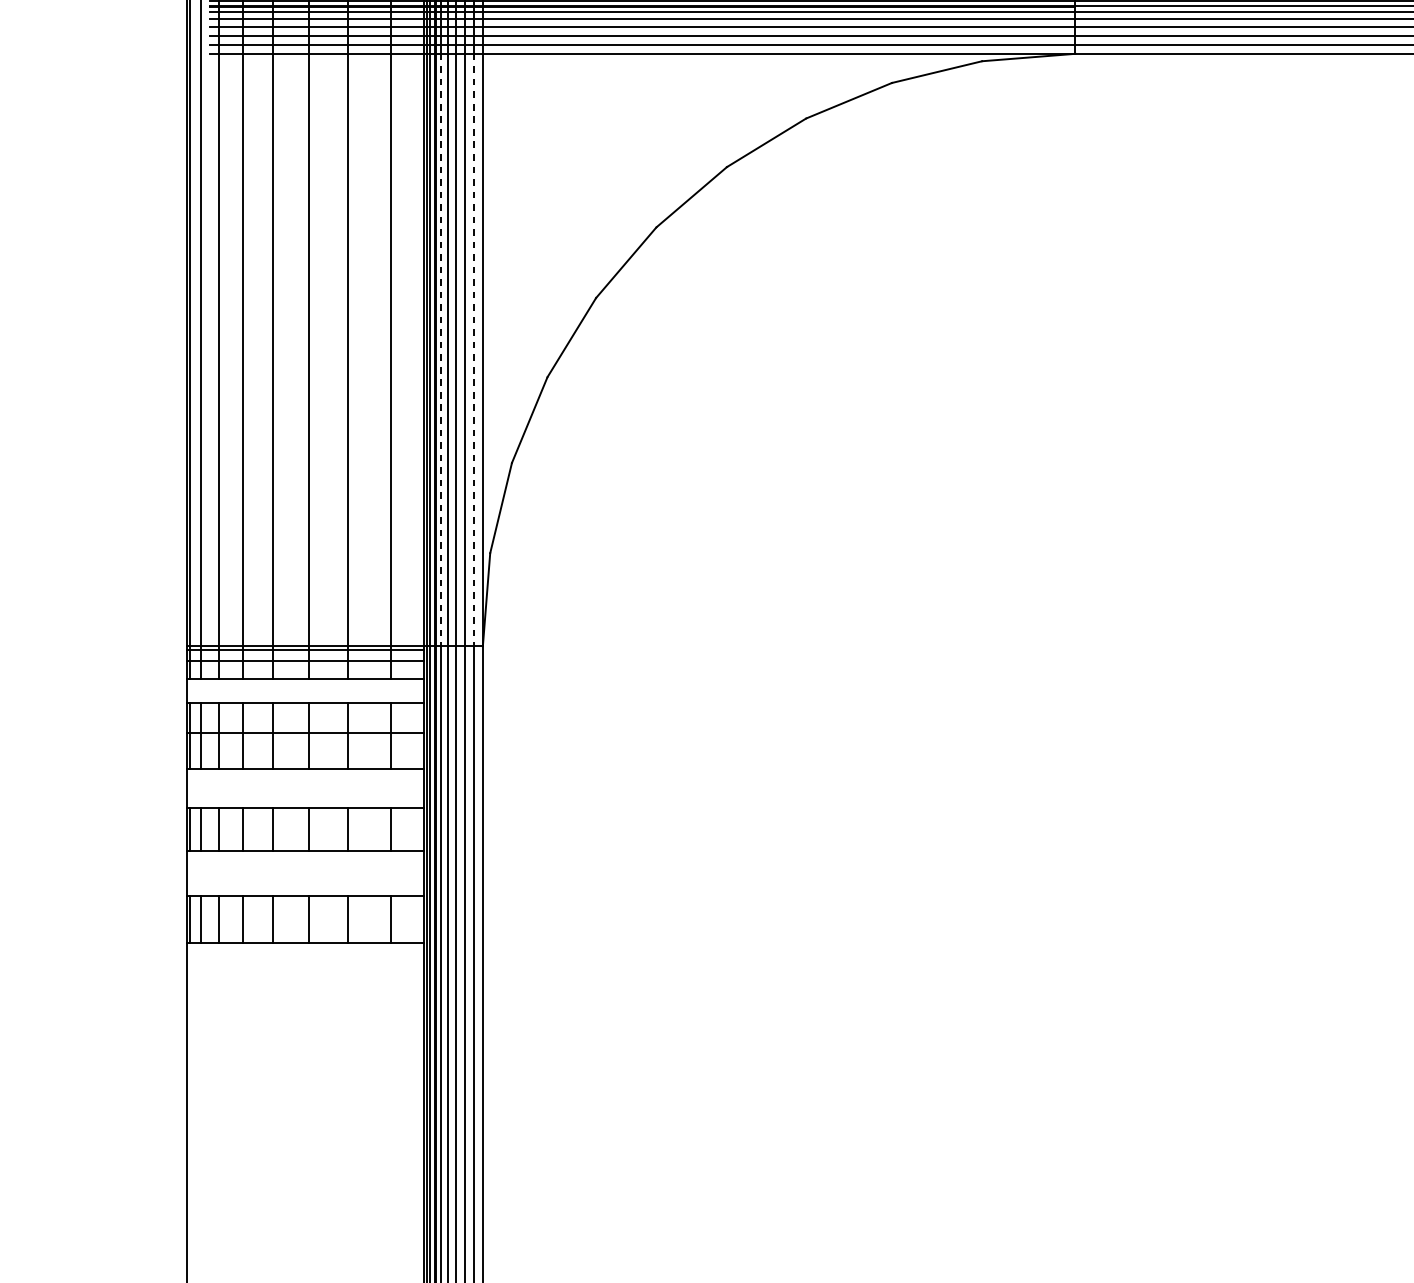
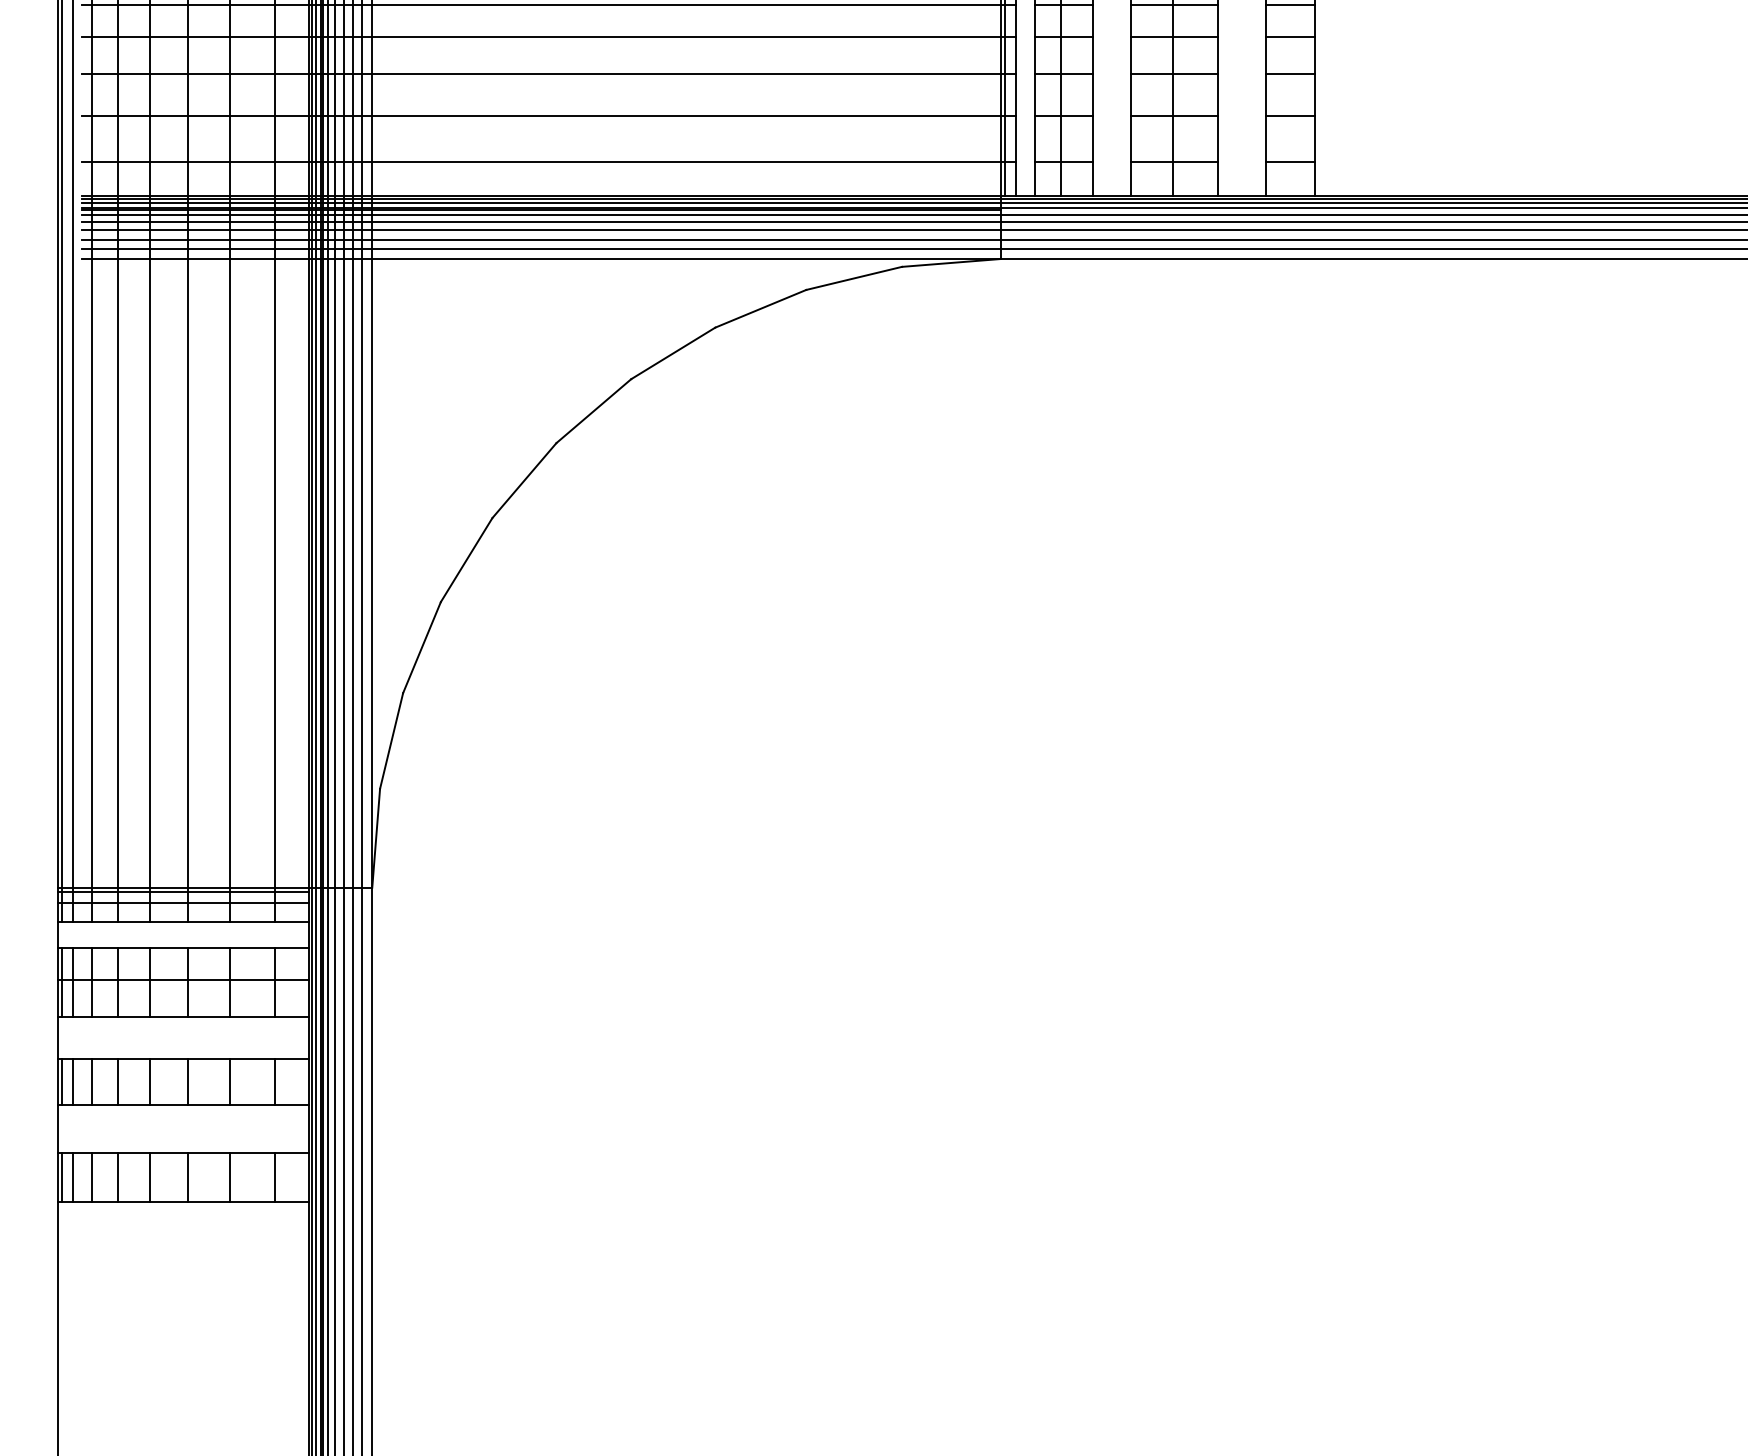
line: (440, 350) -> (327, 573), dashed -> solid
line: (473, 350) -> (362, 573), dashed -> solid

